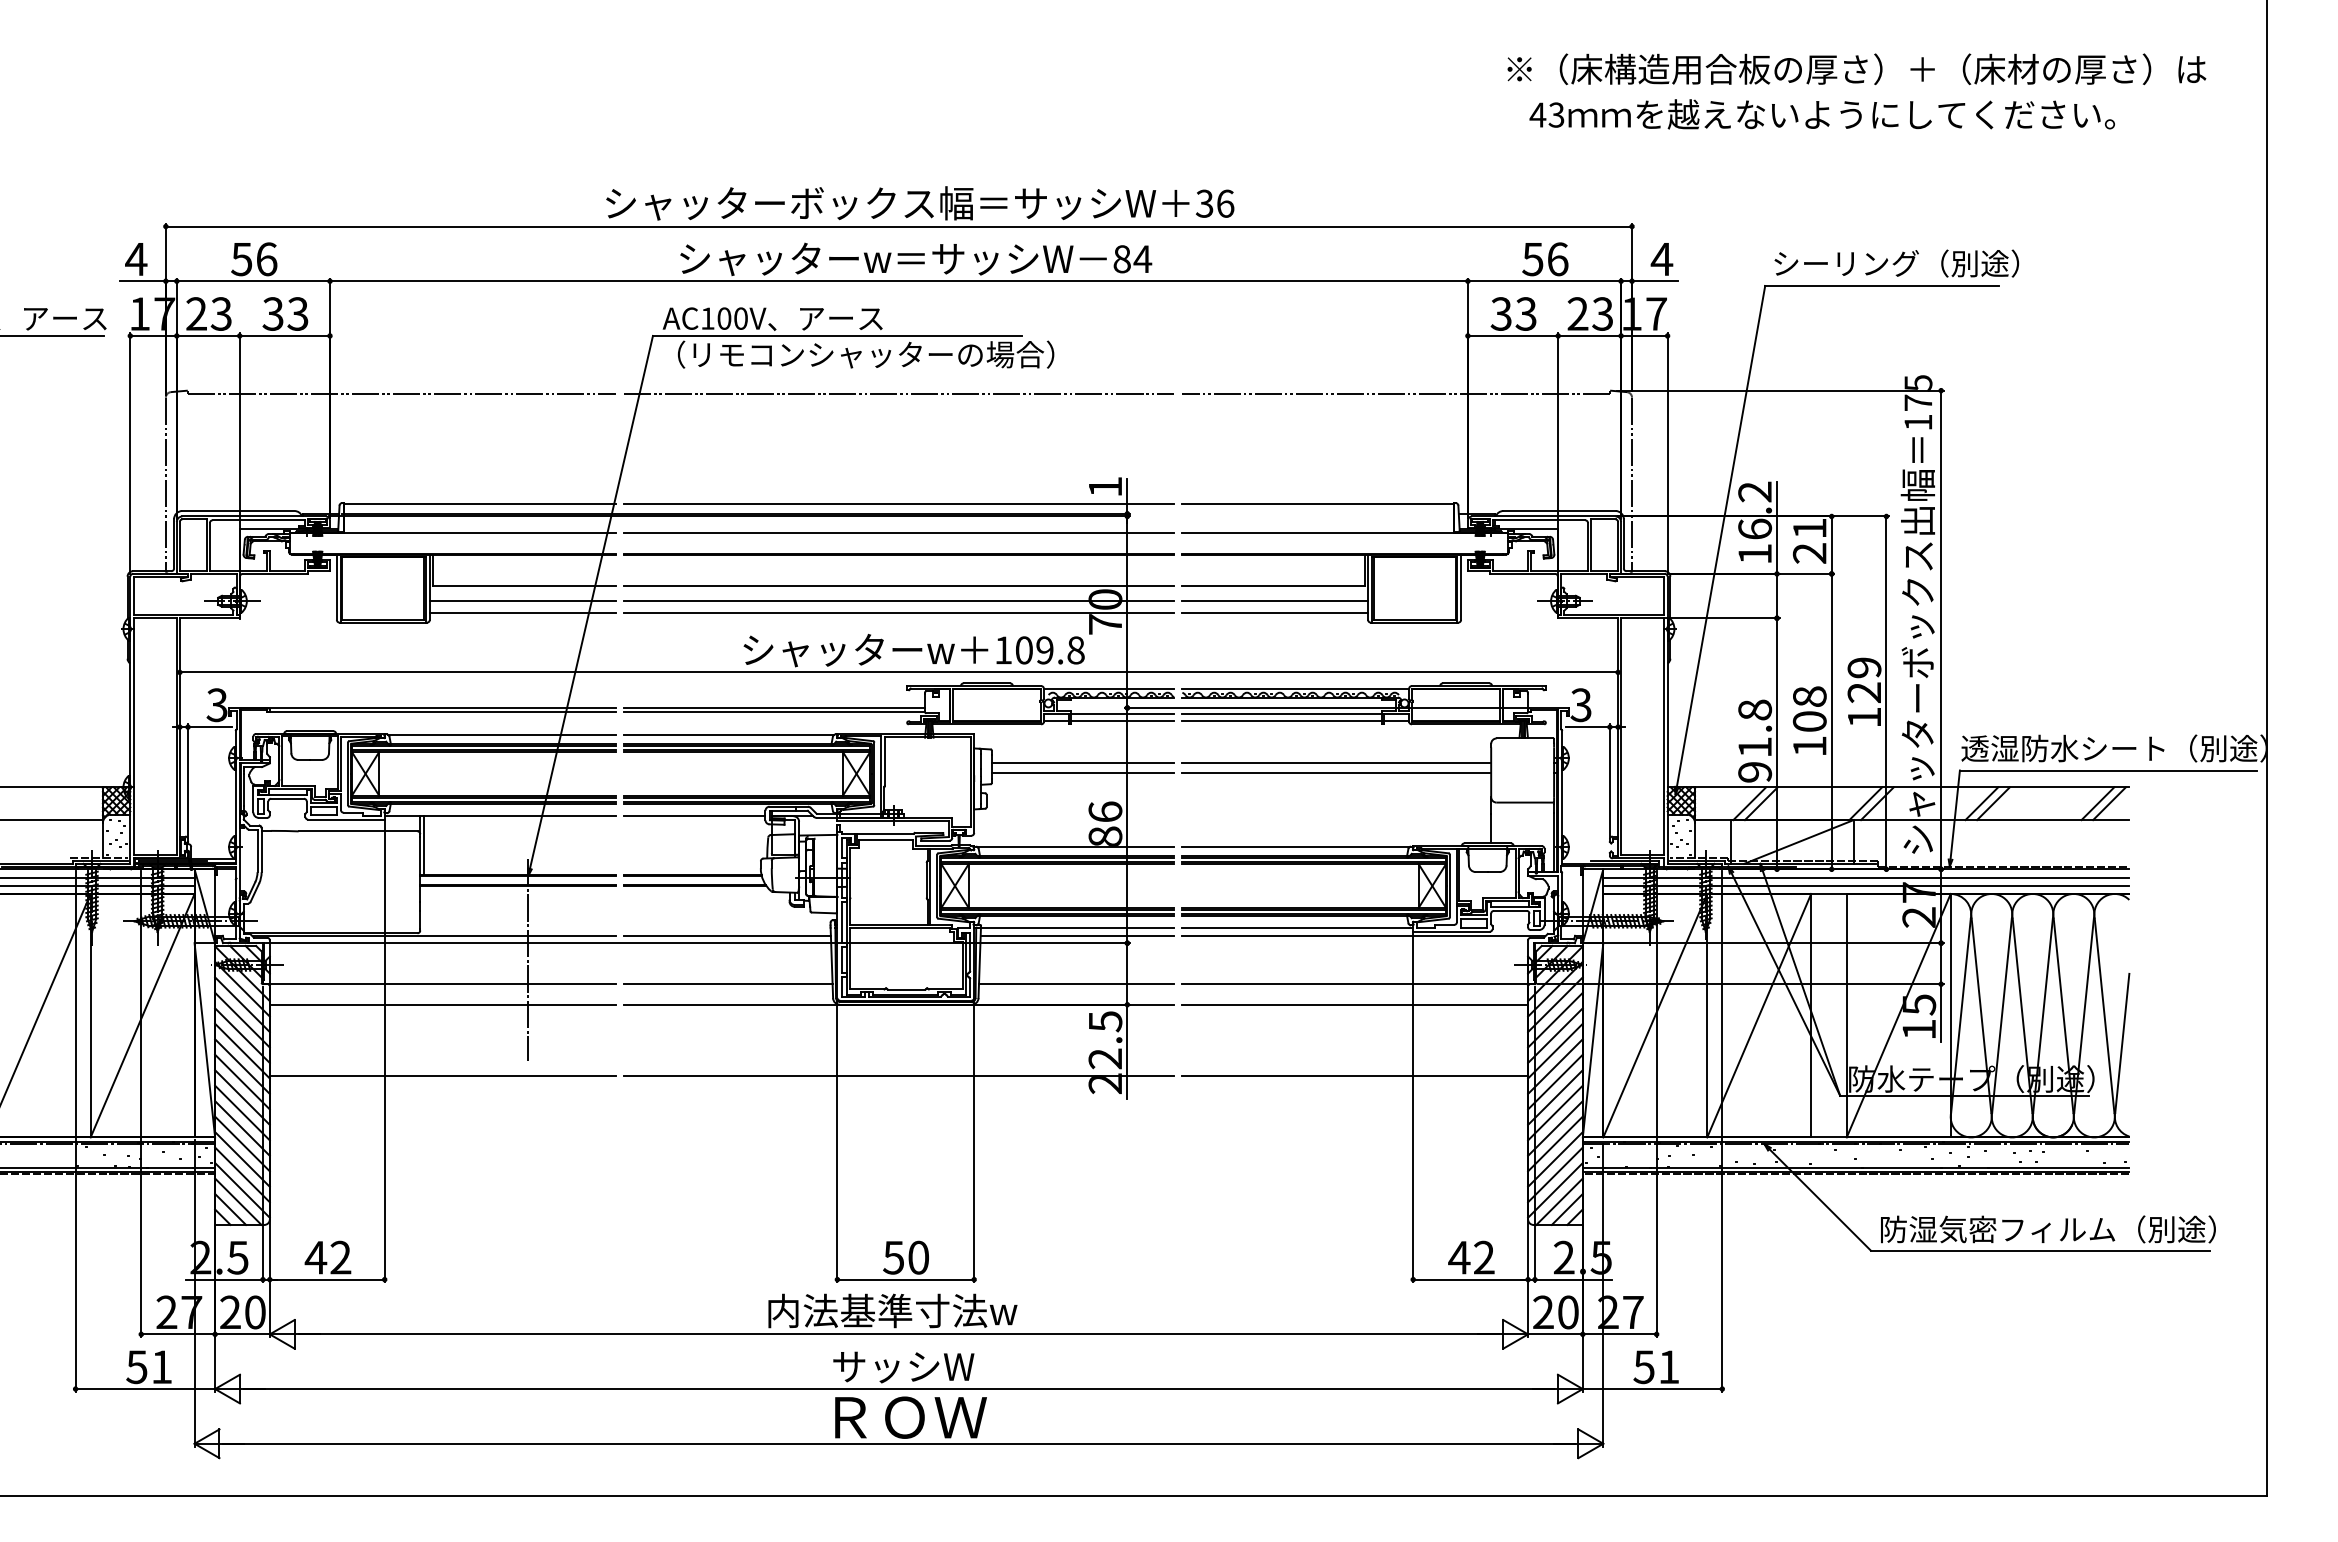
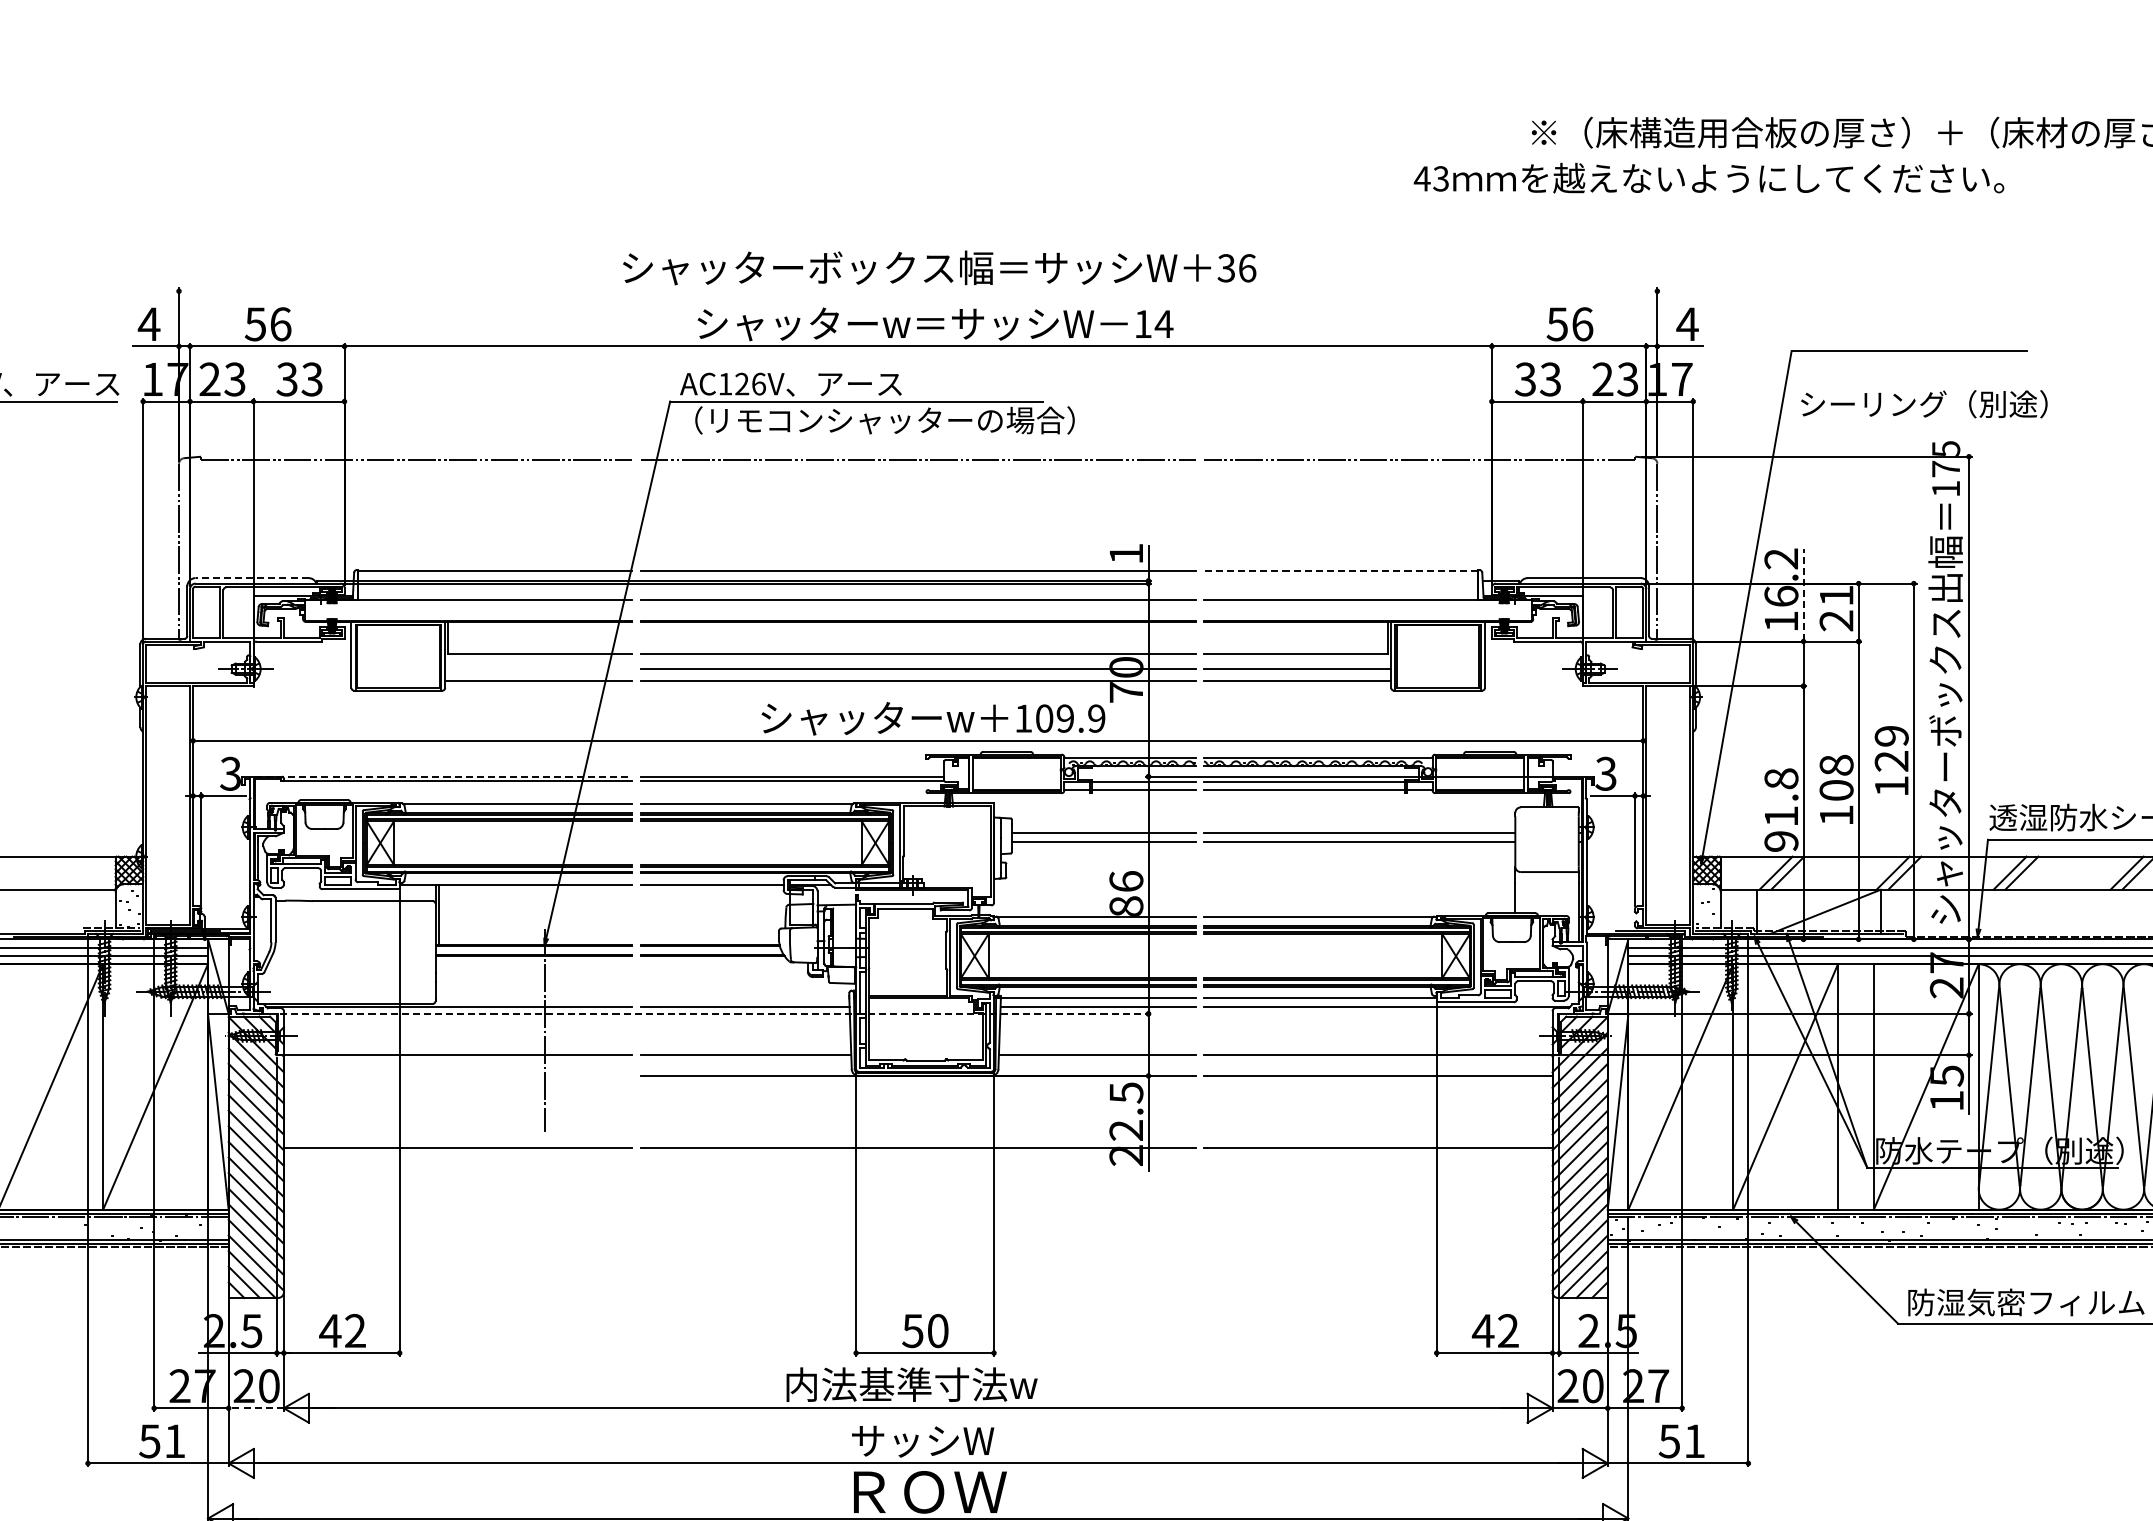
text: (1821, 114) -> (1708, 178), moved
line: (898, 226) -> (917, 291), removed
text: (1121, 259) -> (1142, 324), 84 -> 14
text: (1896, 263) -> (1924, 404), moved
text: (732, 318) -> (750, 383), AC100V -> AC126V
line: (1318, 503) -> (1341, 570), solid -> dashed
line: (237, 511) -> (251, 578), solid -> dashed
line: (1777, 528) -> (1804, 595), solid -> dashed
line: (522, 601) -> (538, 669), removed
text: (1075, 650) -> (1096, 718), 109.8 -> 109.9
line: (428, 707) -> (443, 776), solid -> dashed
line: (698, 943) -> (716, 1014), solid -> dashed
line: (442, 1004) -> (457, 1075), removed
line: (241, 1334) -> (255, 1408), solid -> dashed

